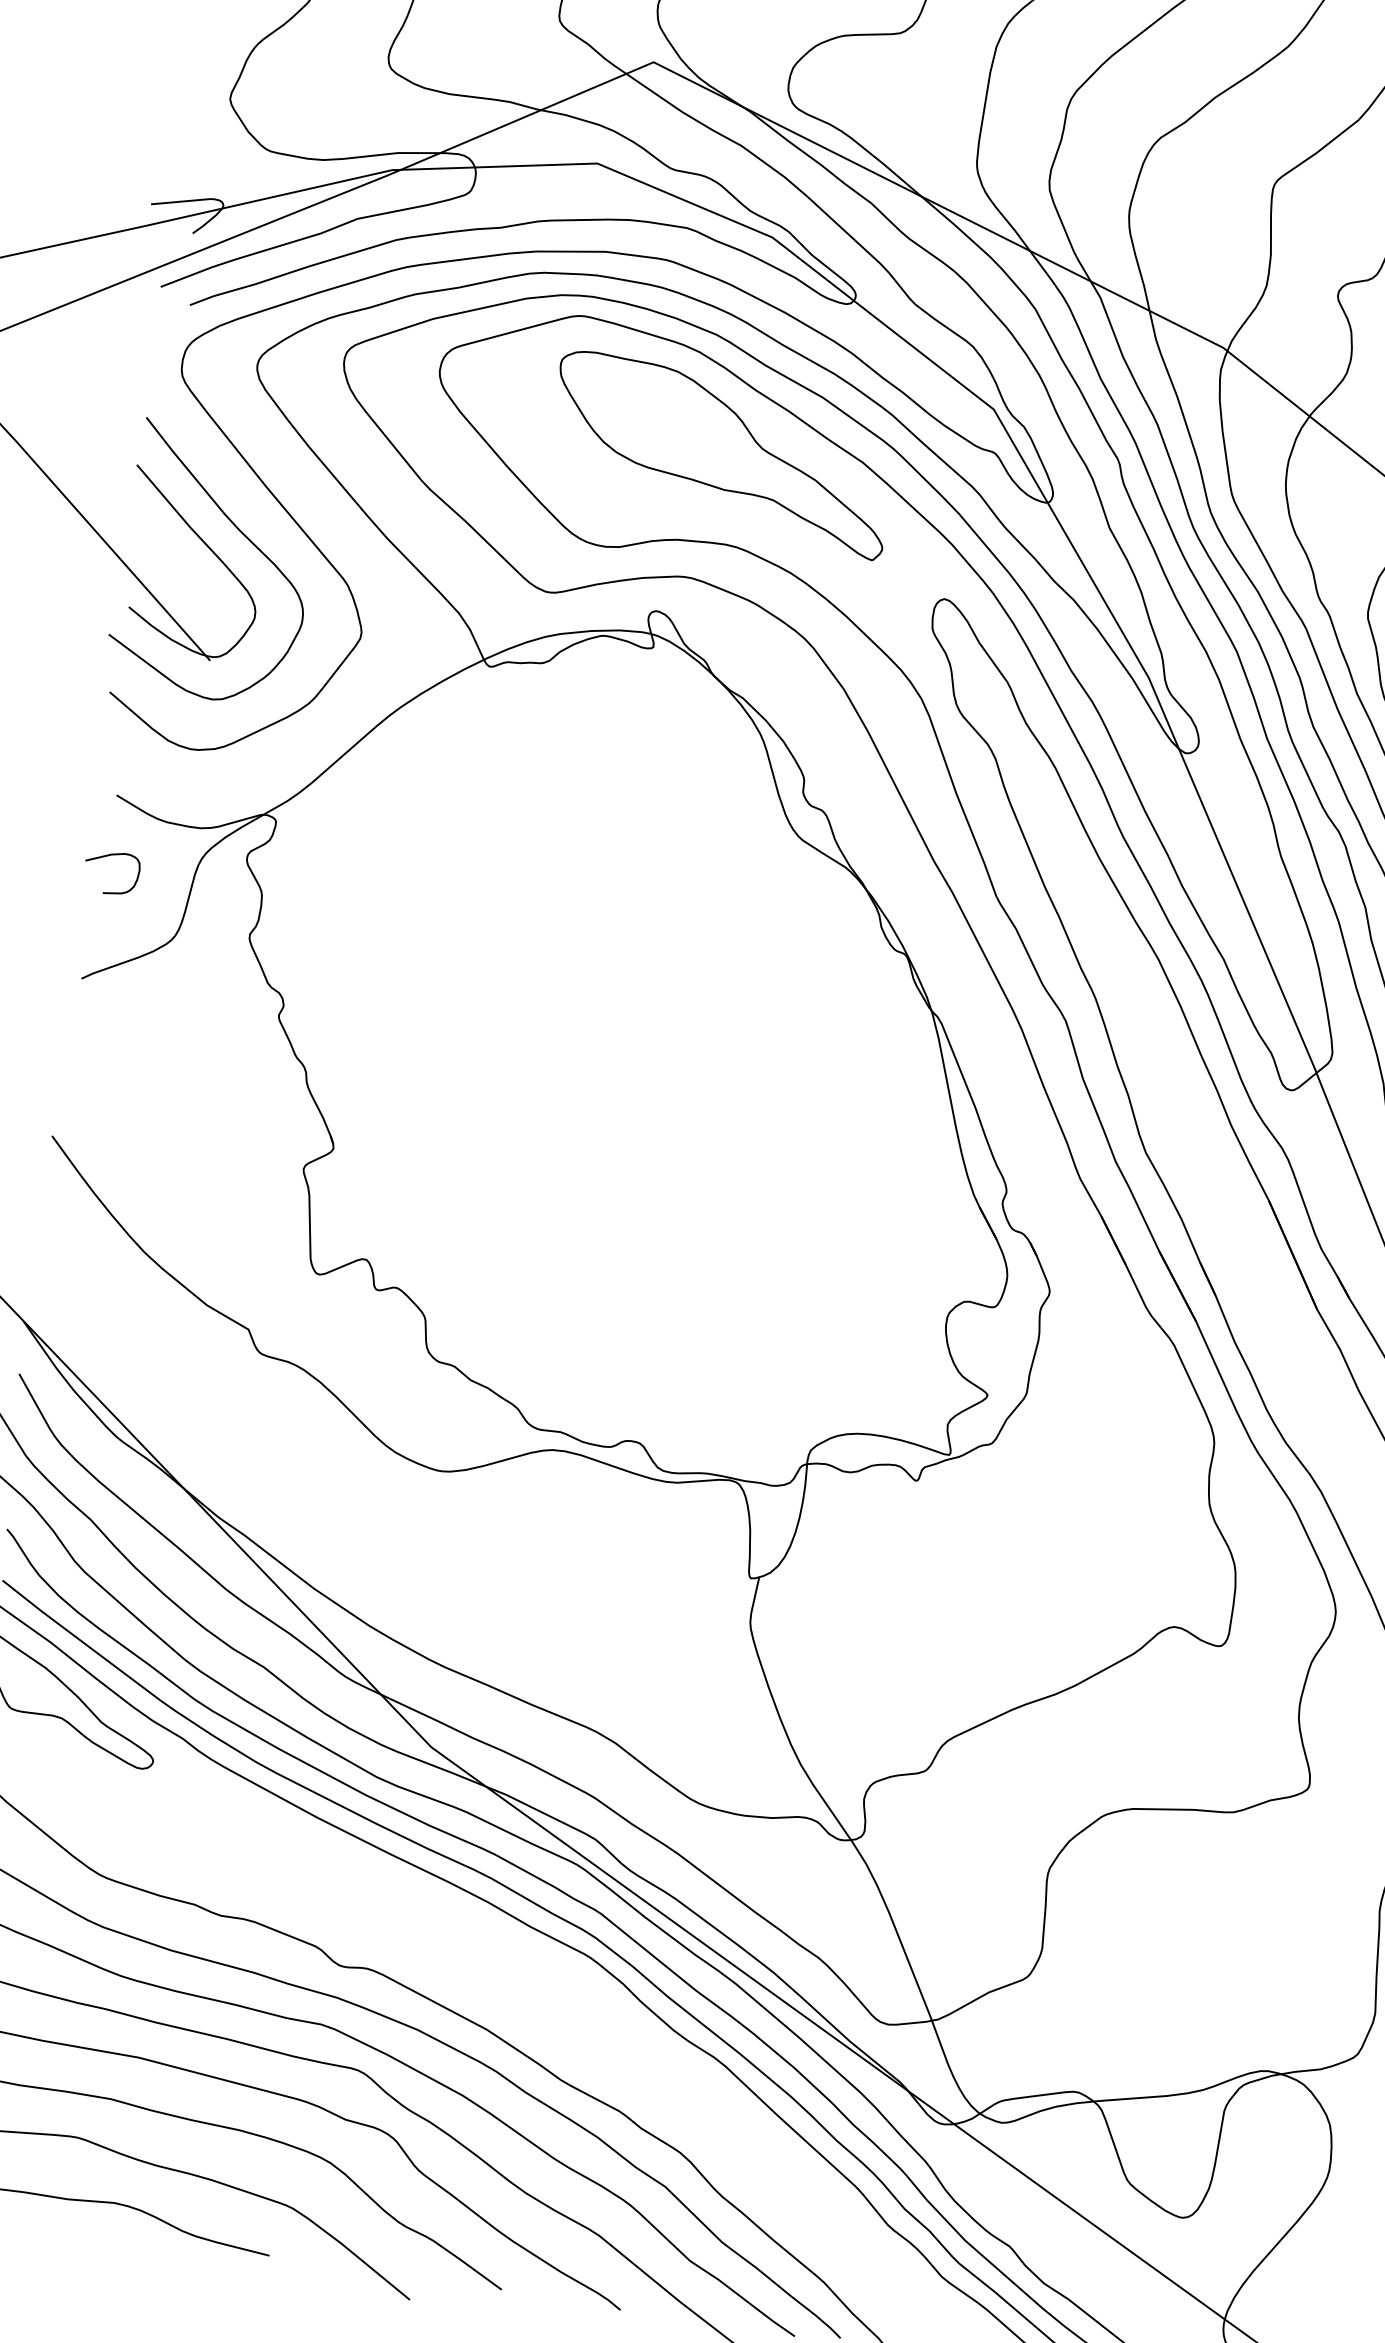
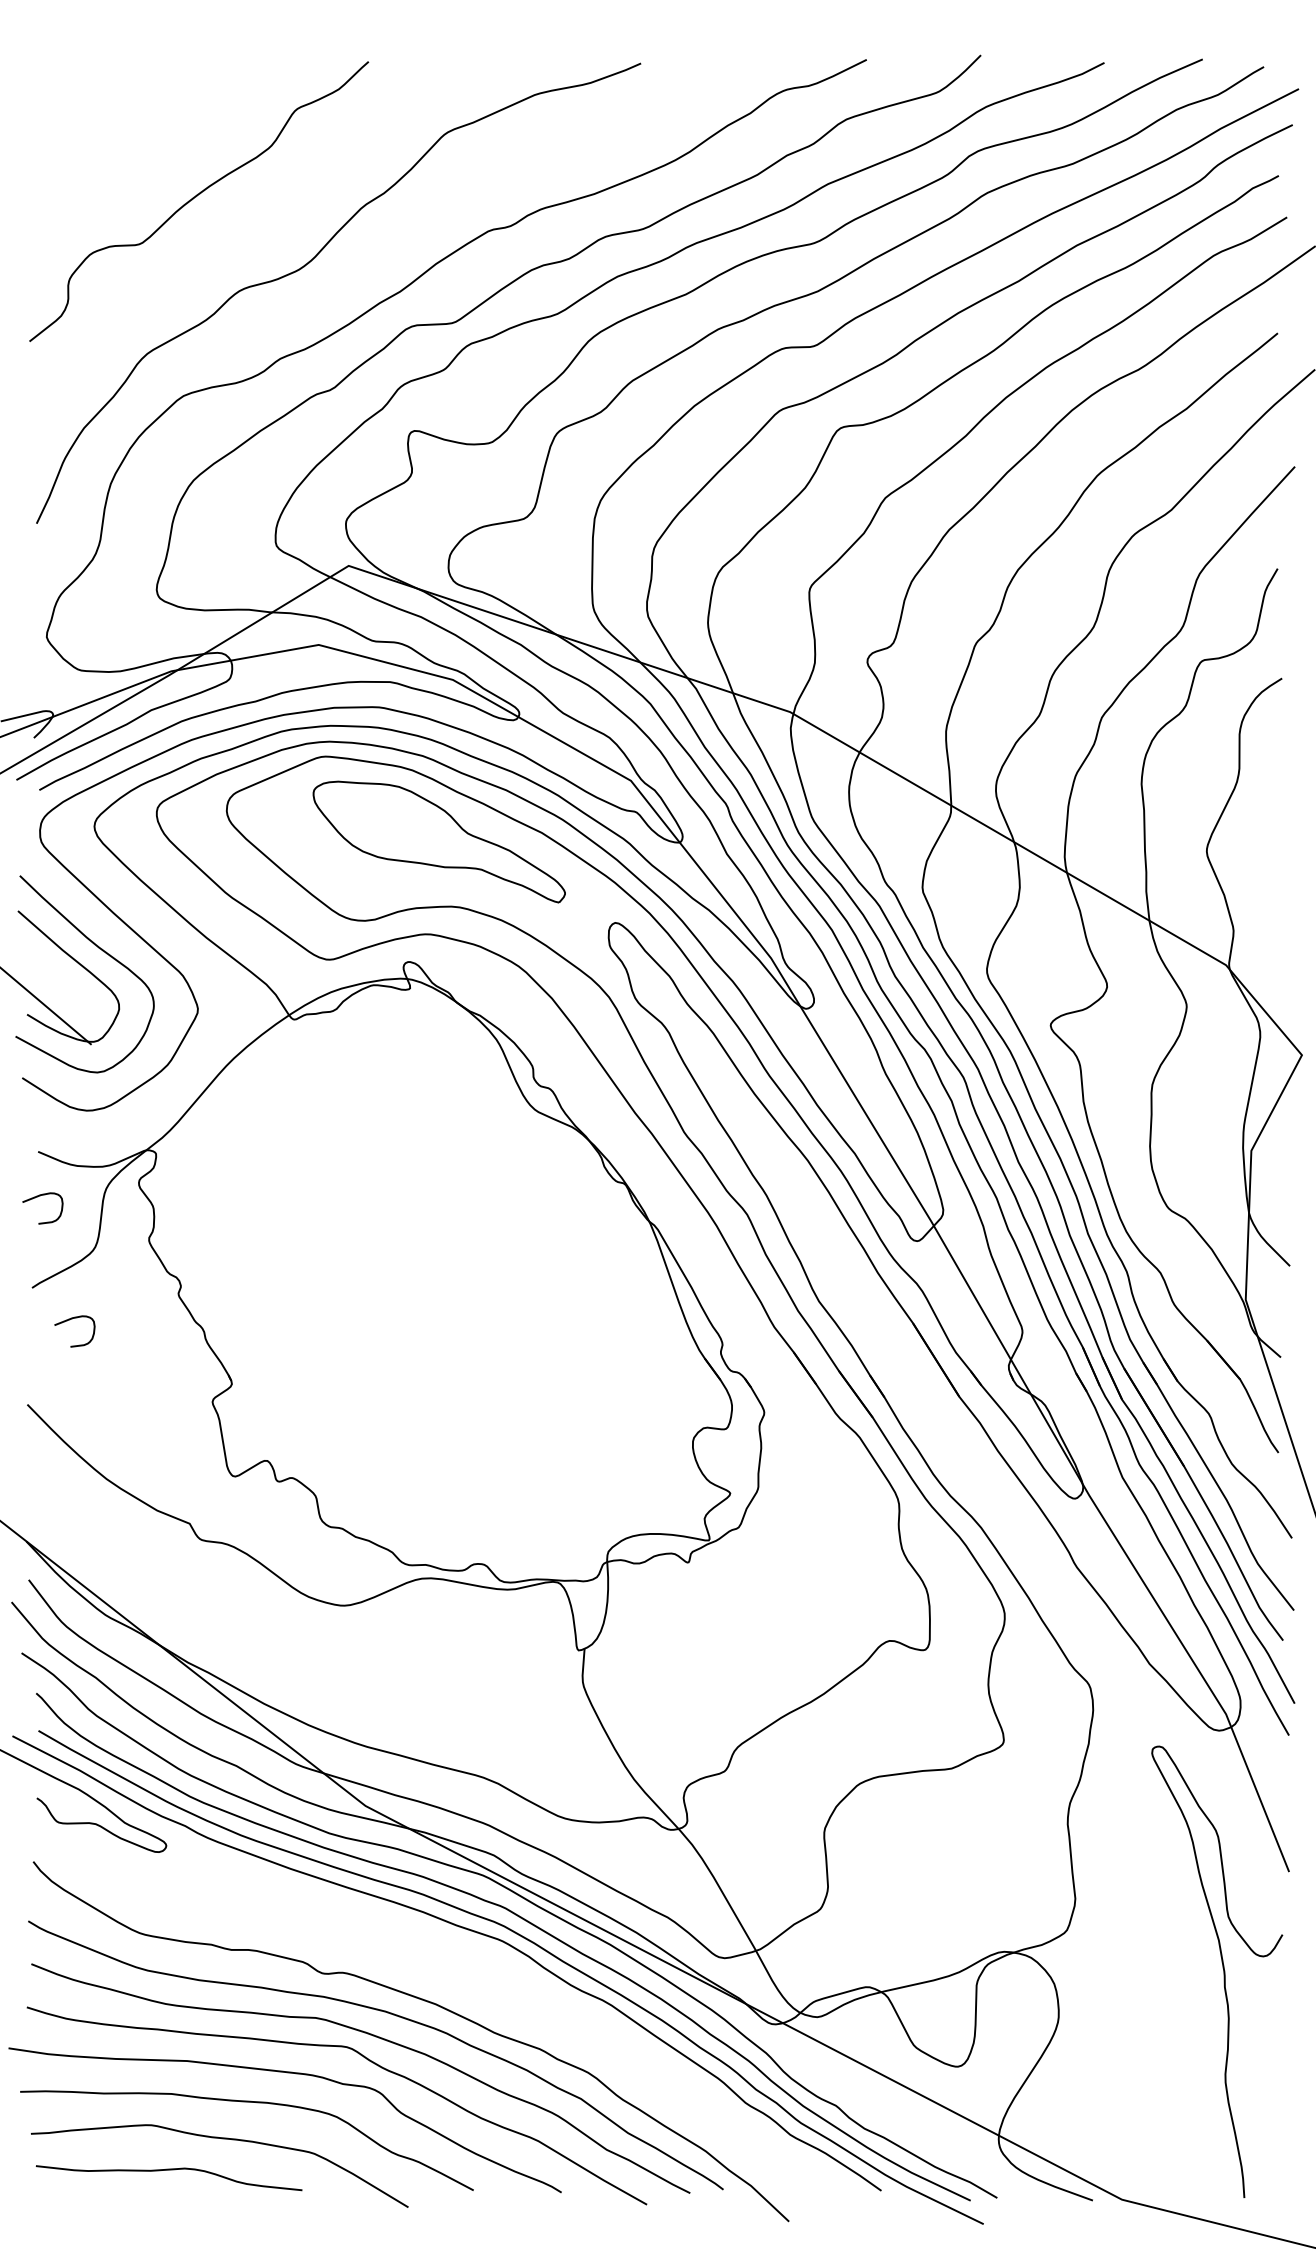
curve: (125, 1030) -> (69, 1320), added

